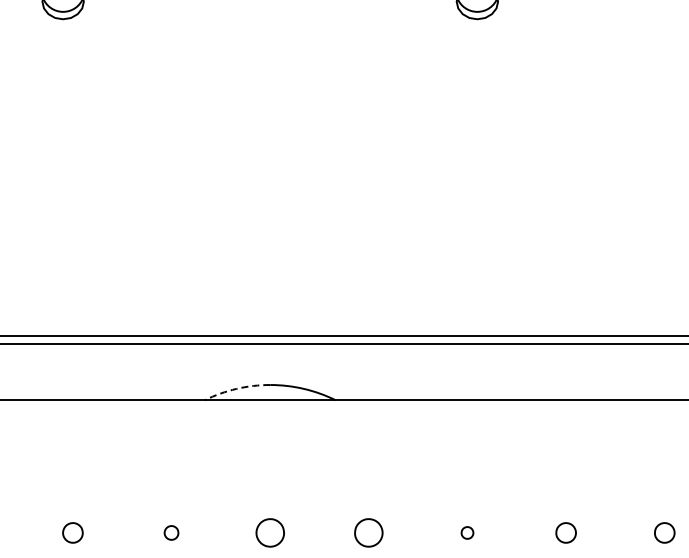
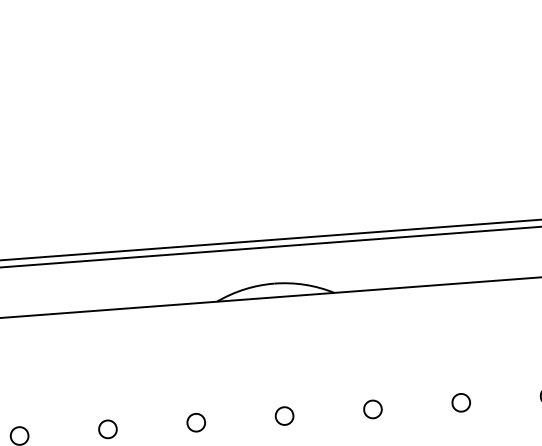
arc: (236, 388) -> (244, 289), dashed -> solid
part: (171, 532) -> (196, 422), size x1.43
part: (269, 532) -> (283, 415), size x0.71
part: (368, 532) -> (372, 409), size x0.71
part: (467, 532) -> (461, 402), size x1.67

